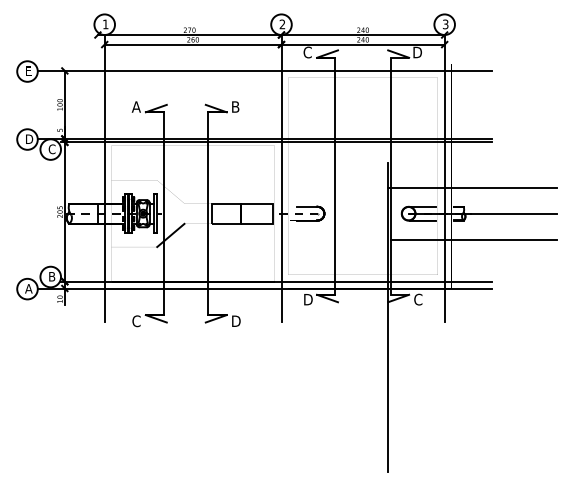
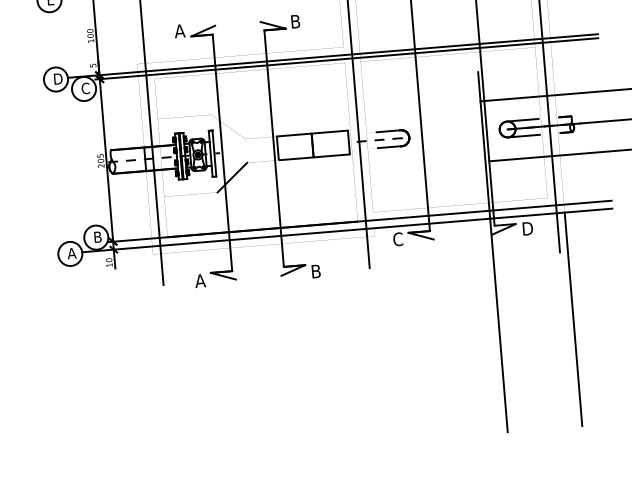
text: (307, 299) -> (397, 239), D -> C
text: (418, 299) -> (527, 228), C -> D
text: (135, 321) -> (199, 281), C -> A
text: (236, 321) -> (317, 271), D -> B
line: (451, 379) -> (573, 318), added

